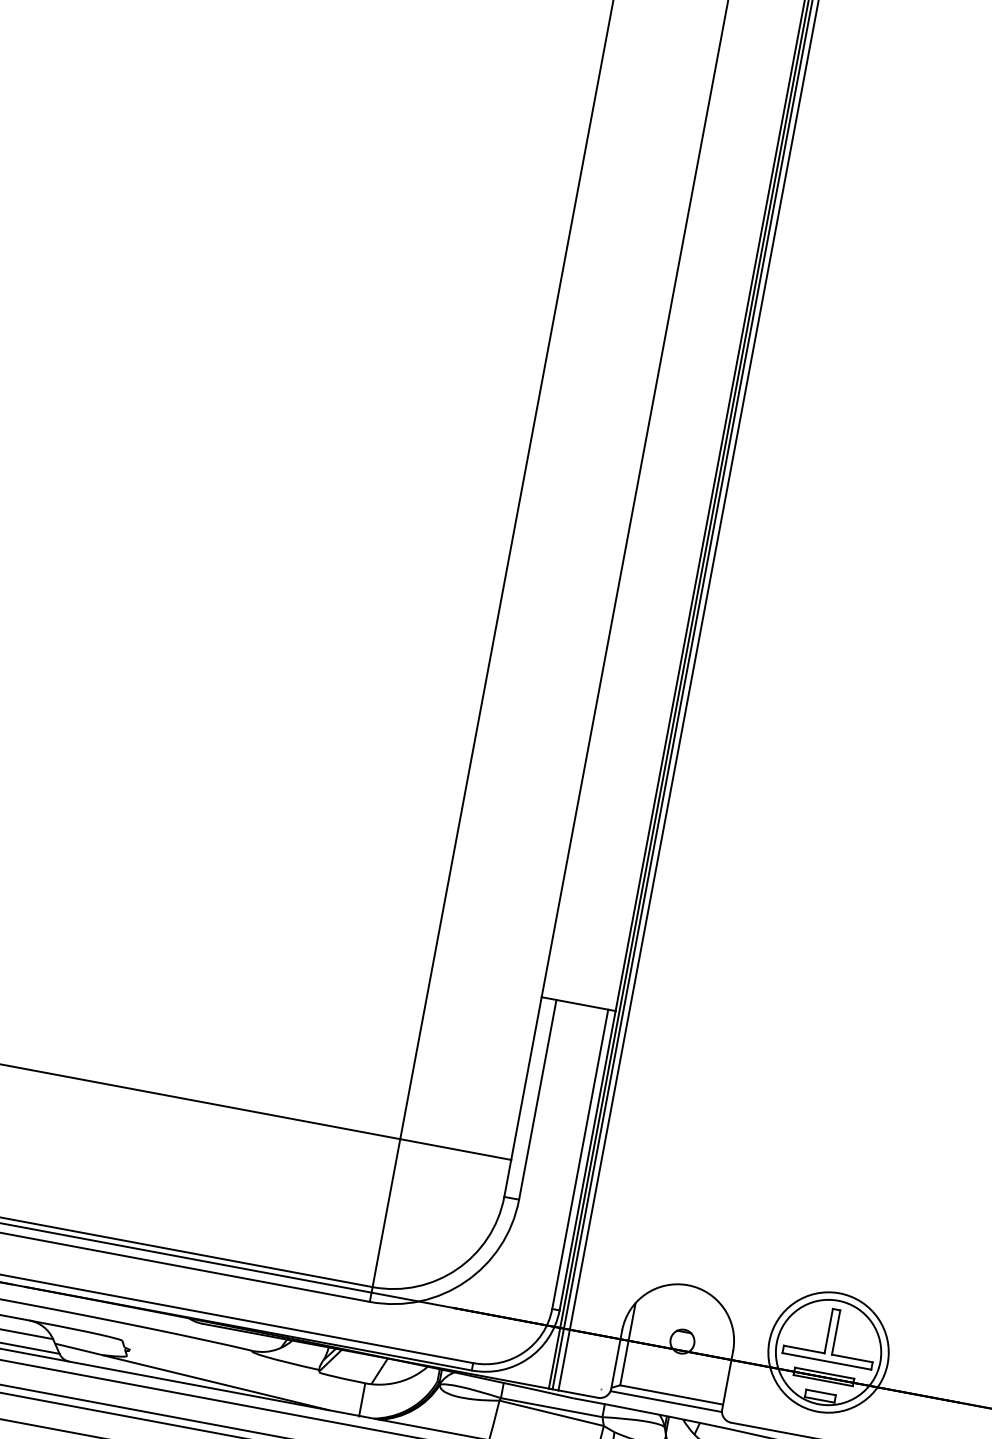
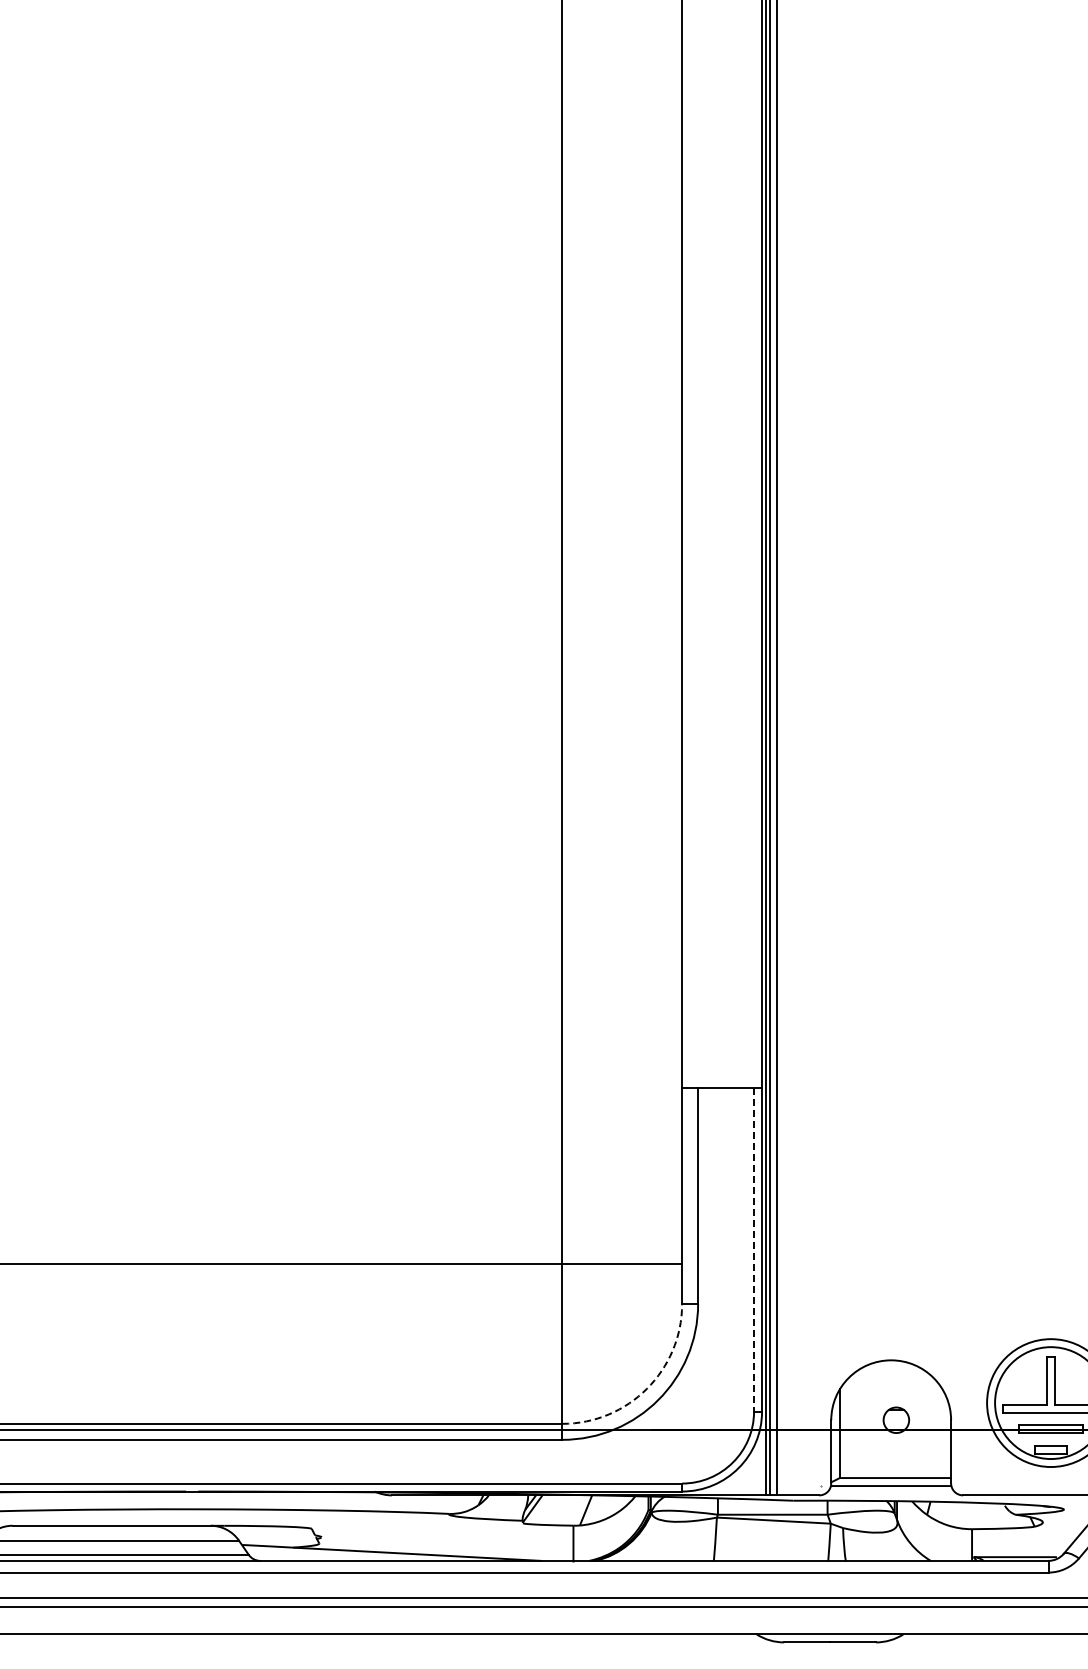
line: (580, 1158) -> (754, 1249), solid -> dashed
arc: (457, 1269) -> (647, 1388), solid -> dashed

